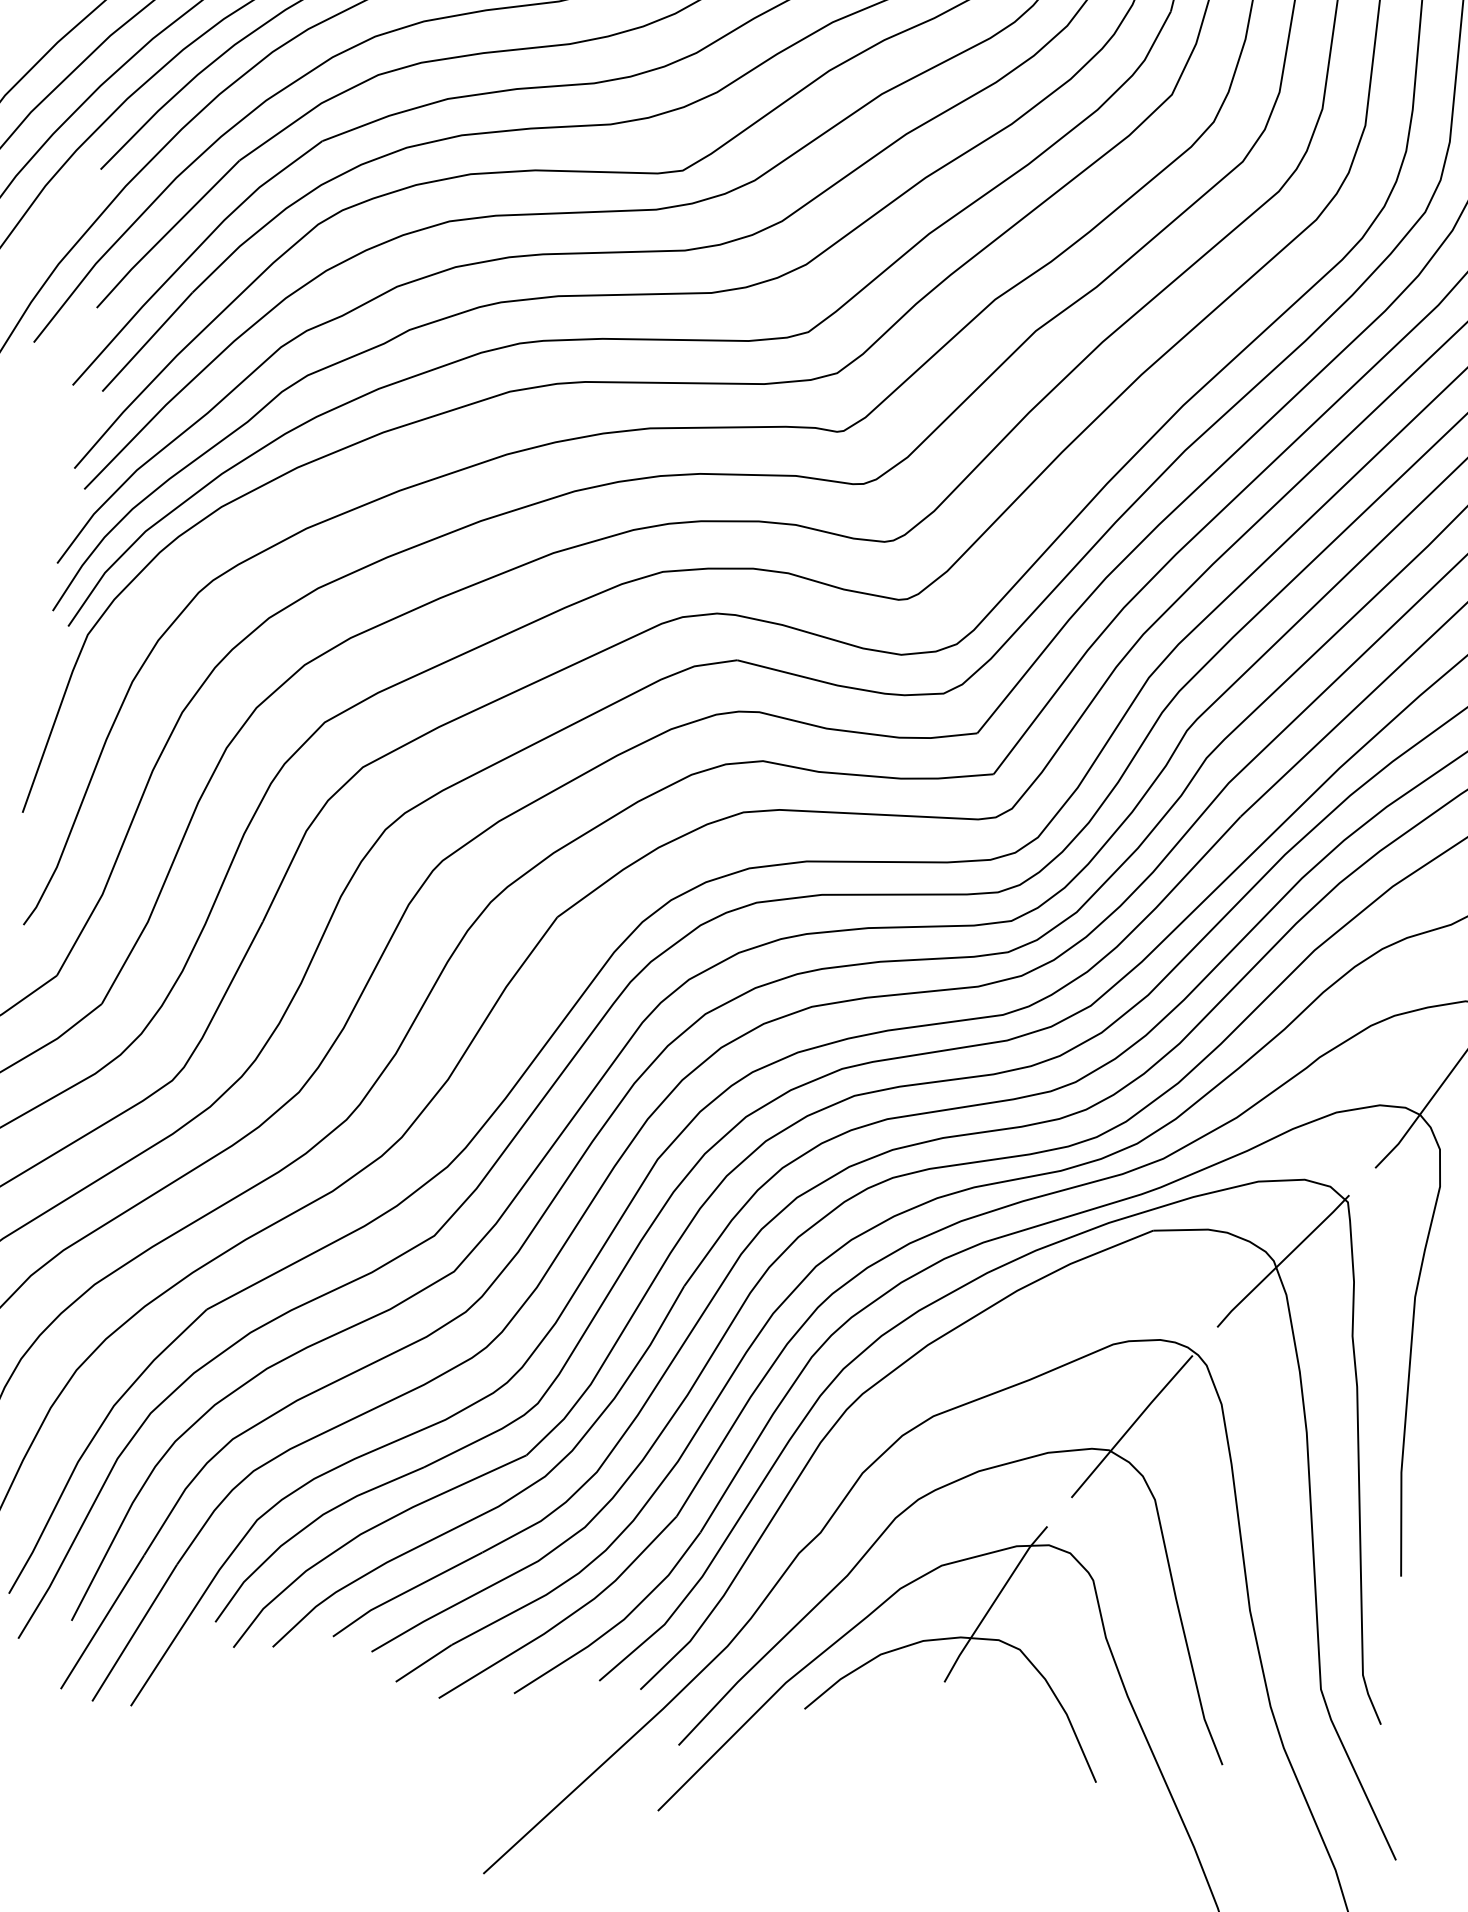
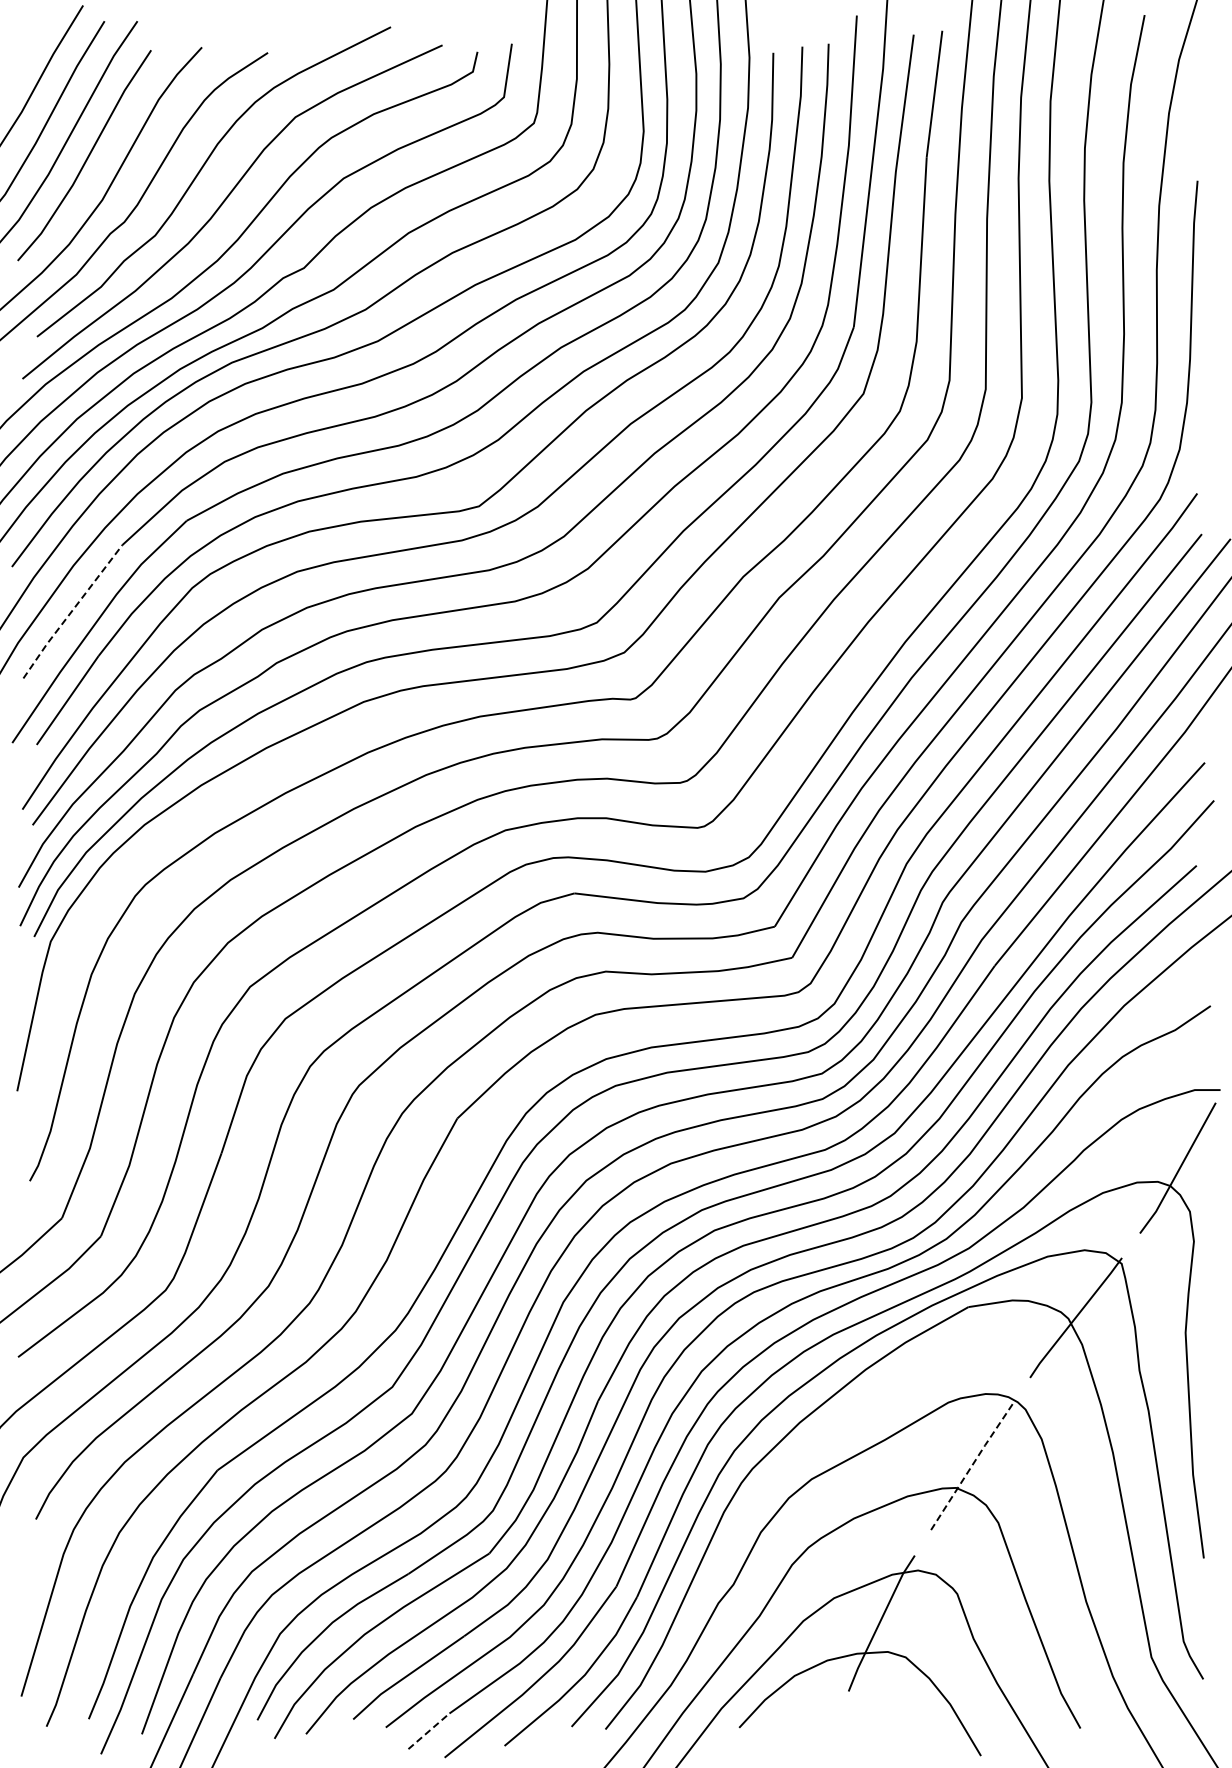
line: (166, 233) -> (71, 611), solid -> dashed
line: (1132, 1425) -> (972, 1465), solid -> dashed
line: (424, 1663) -> (429, 1731), solid -> dashed

